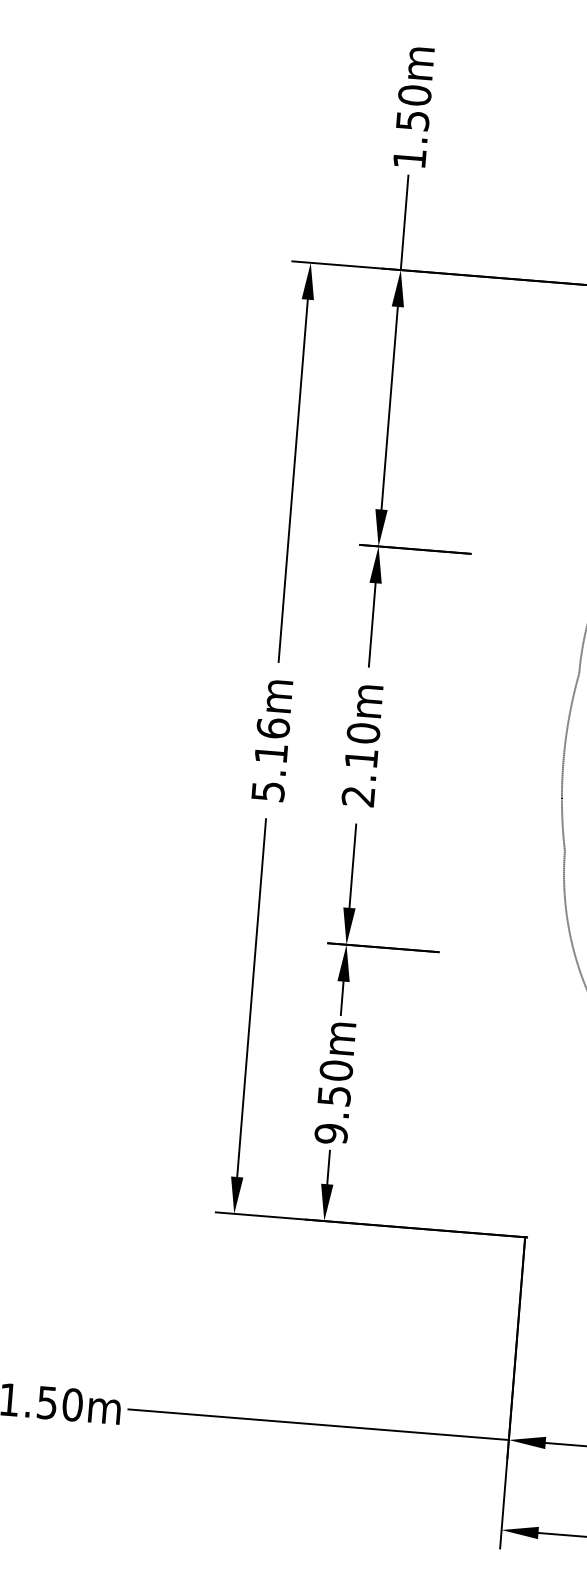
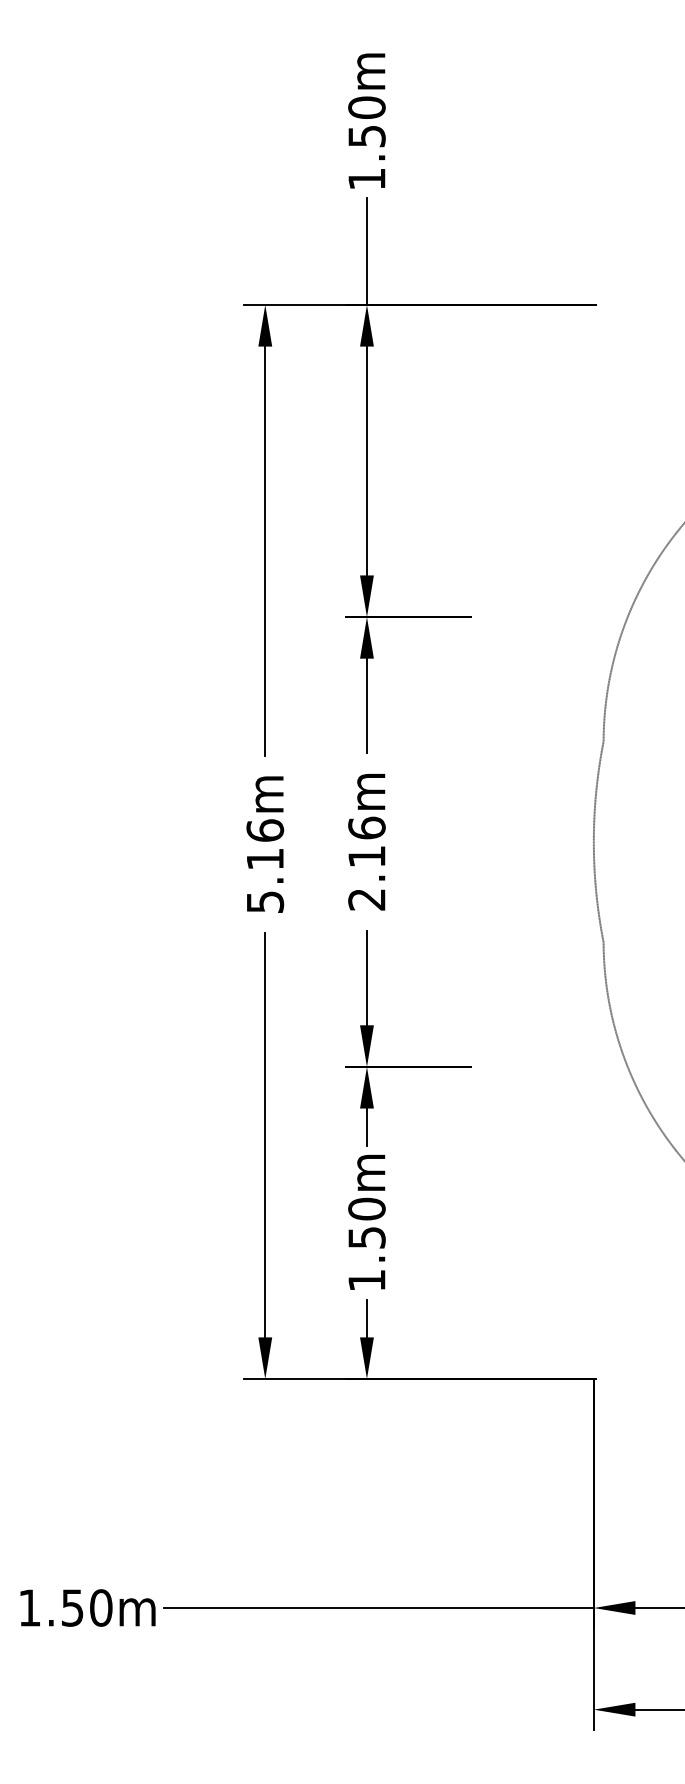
text: (363, 732) -> (366, 827), 2.10m -> 2.16m
text: (330, 1133) -> (366, 1280), 9.50m -> 1.50m

